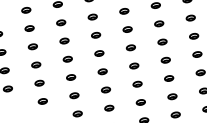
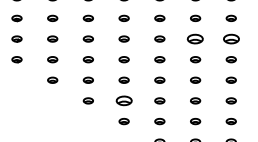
part: (158, 23) -> (230, 38), size x1.6
part: (127, 29) -> (195, 38), size x1.6
part: (73, 95) -> (123, 100), size x1.6

